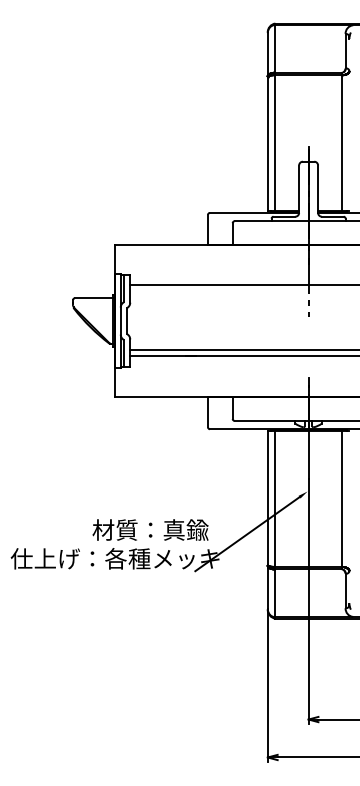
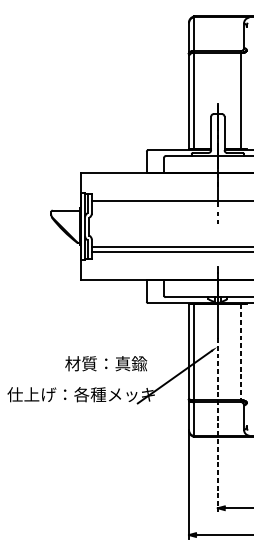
line: (341, 499) -> (241, 352), solid -> dashed
text: (150, 529) -> (106, 363), moved
line: (308, 601) -> (217, 424), solid -> dashed

